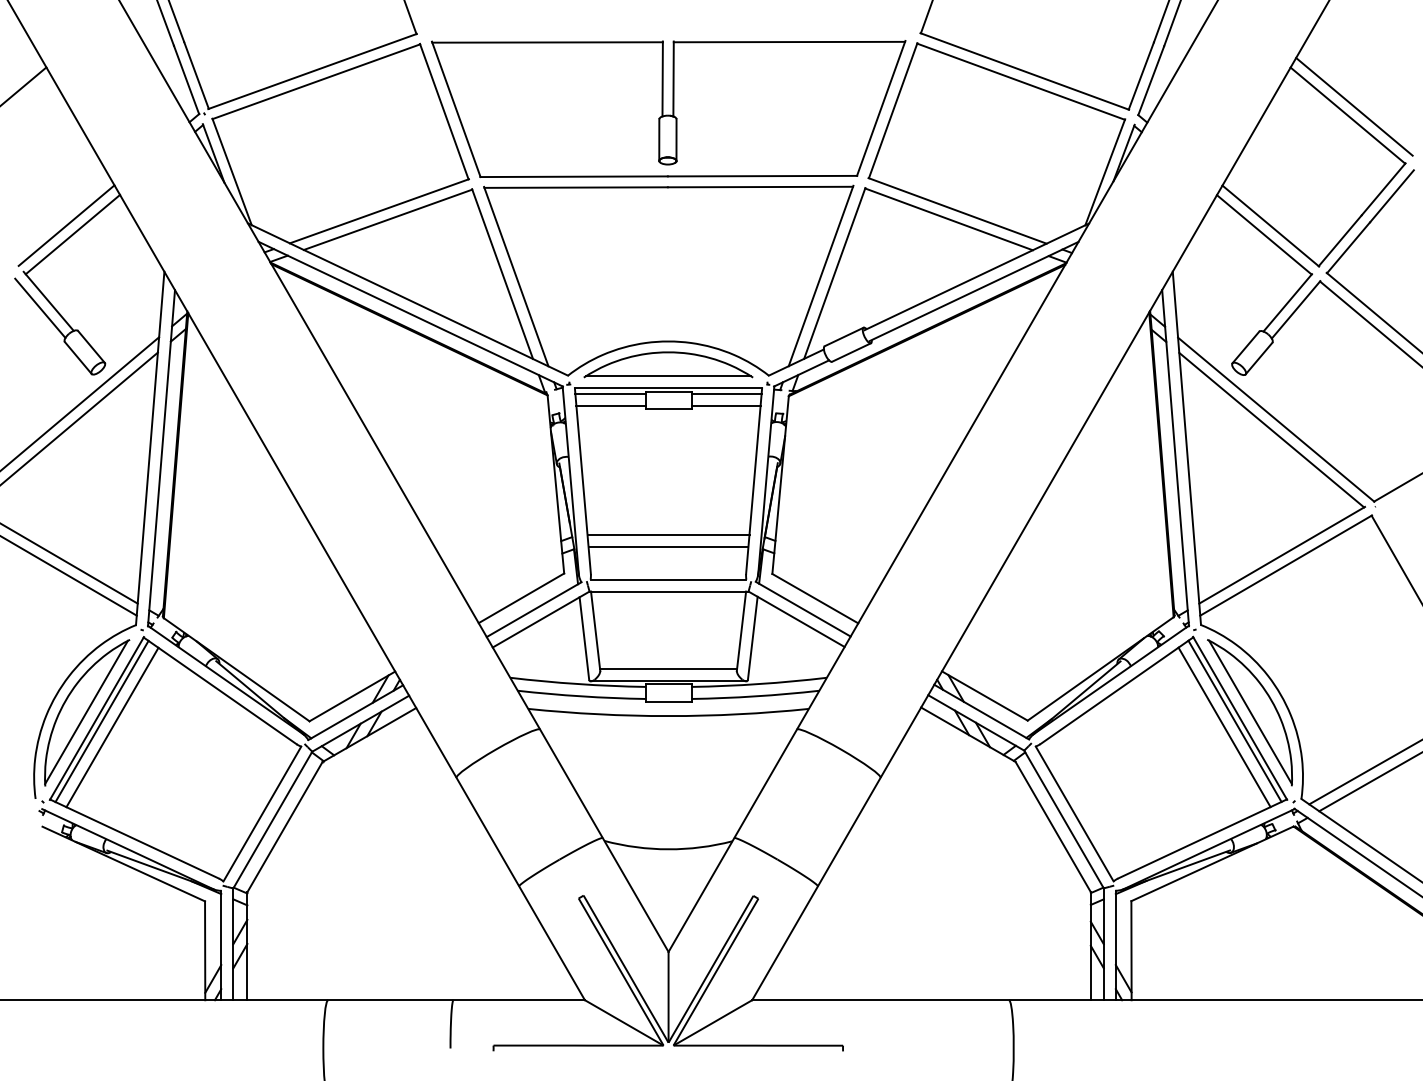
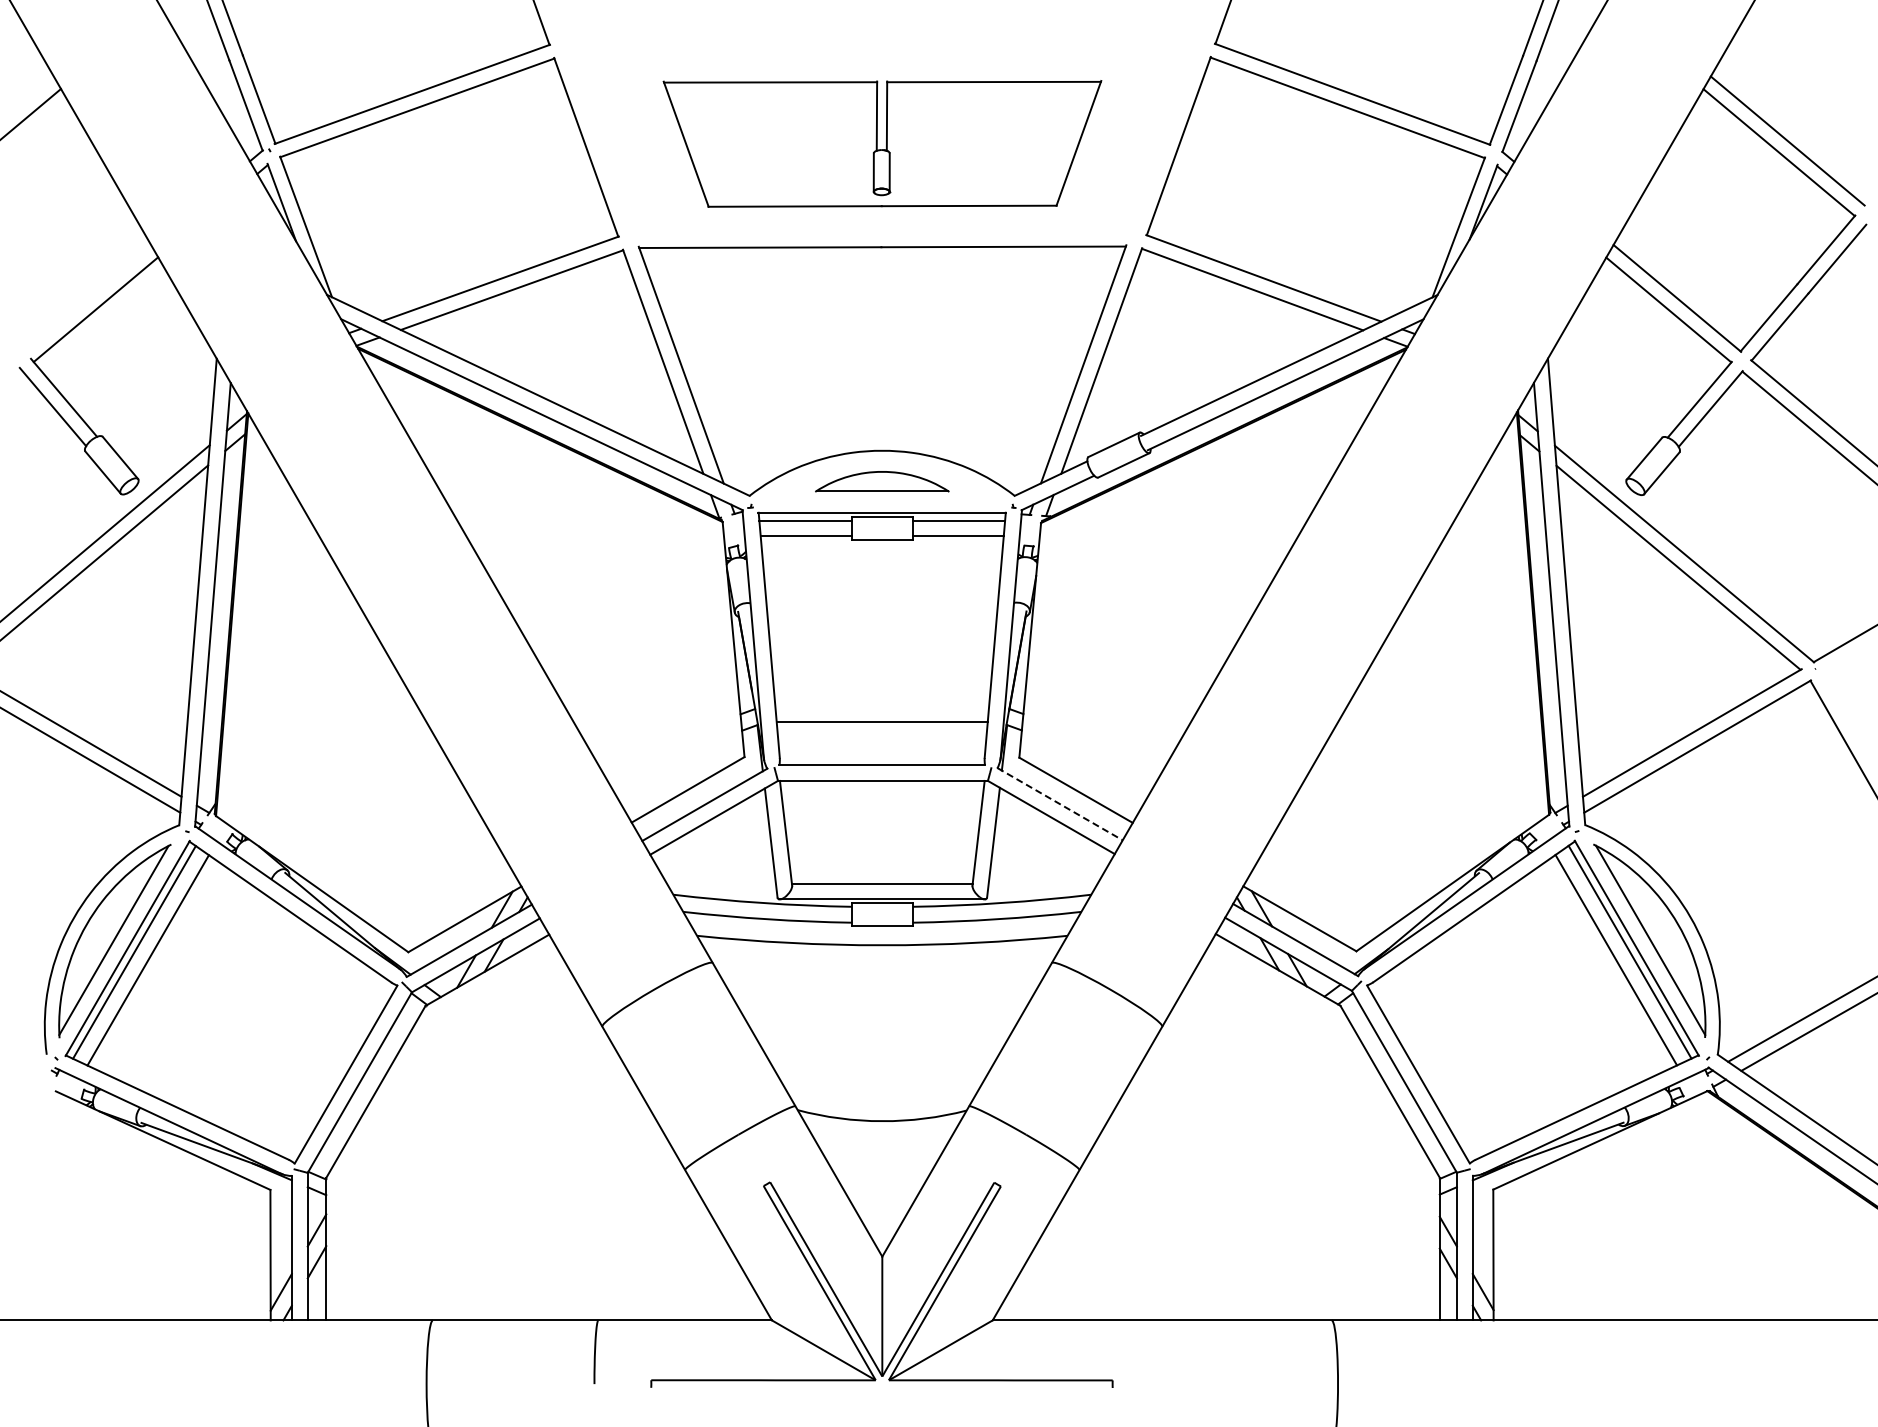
part: (668, 108) -> (882, 143), size x0.7
line: (66, 225) -> (87, 297), removed
part: (668, 364) -> (882, 481), size x0.6
line: (668, 535) -> (882, 706), removed
line: (803, 609) -> (1060, 804), solid -> dashed

